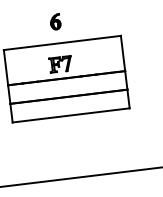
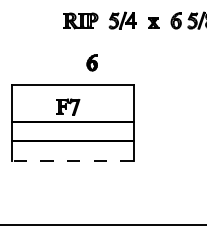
part: (54, 21) -> (91, 62), moved
line: (71, 115) -> (72, 160), solid -> dashed

